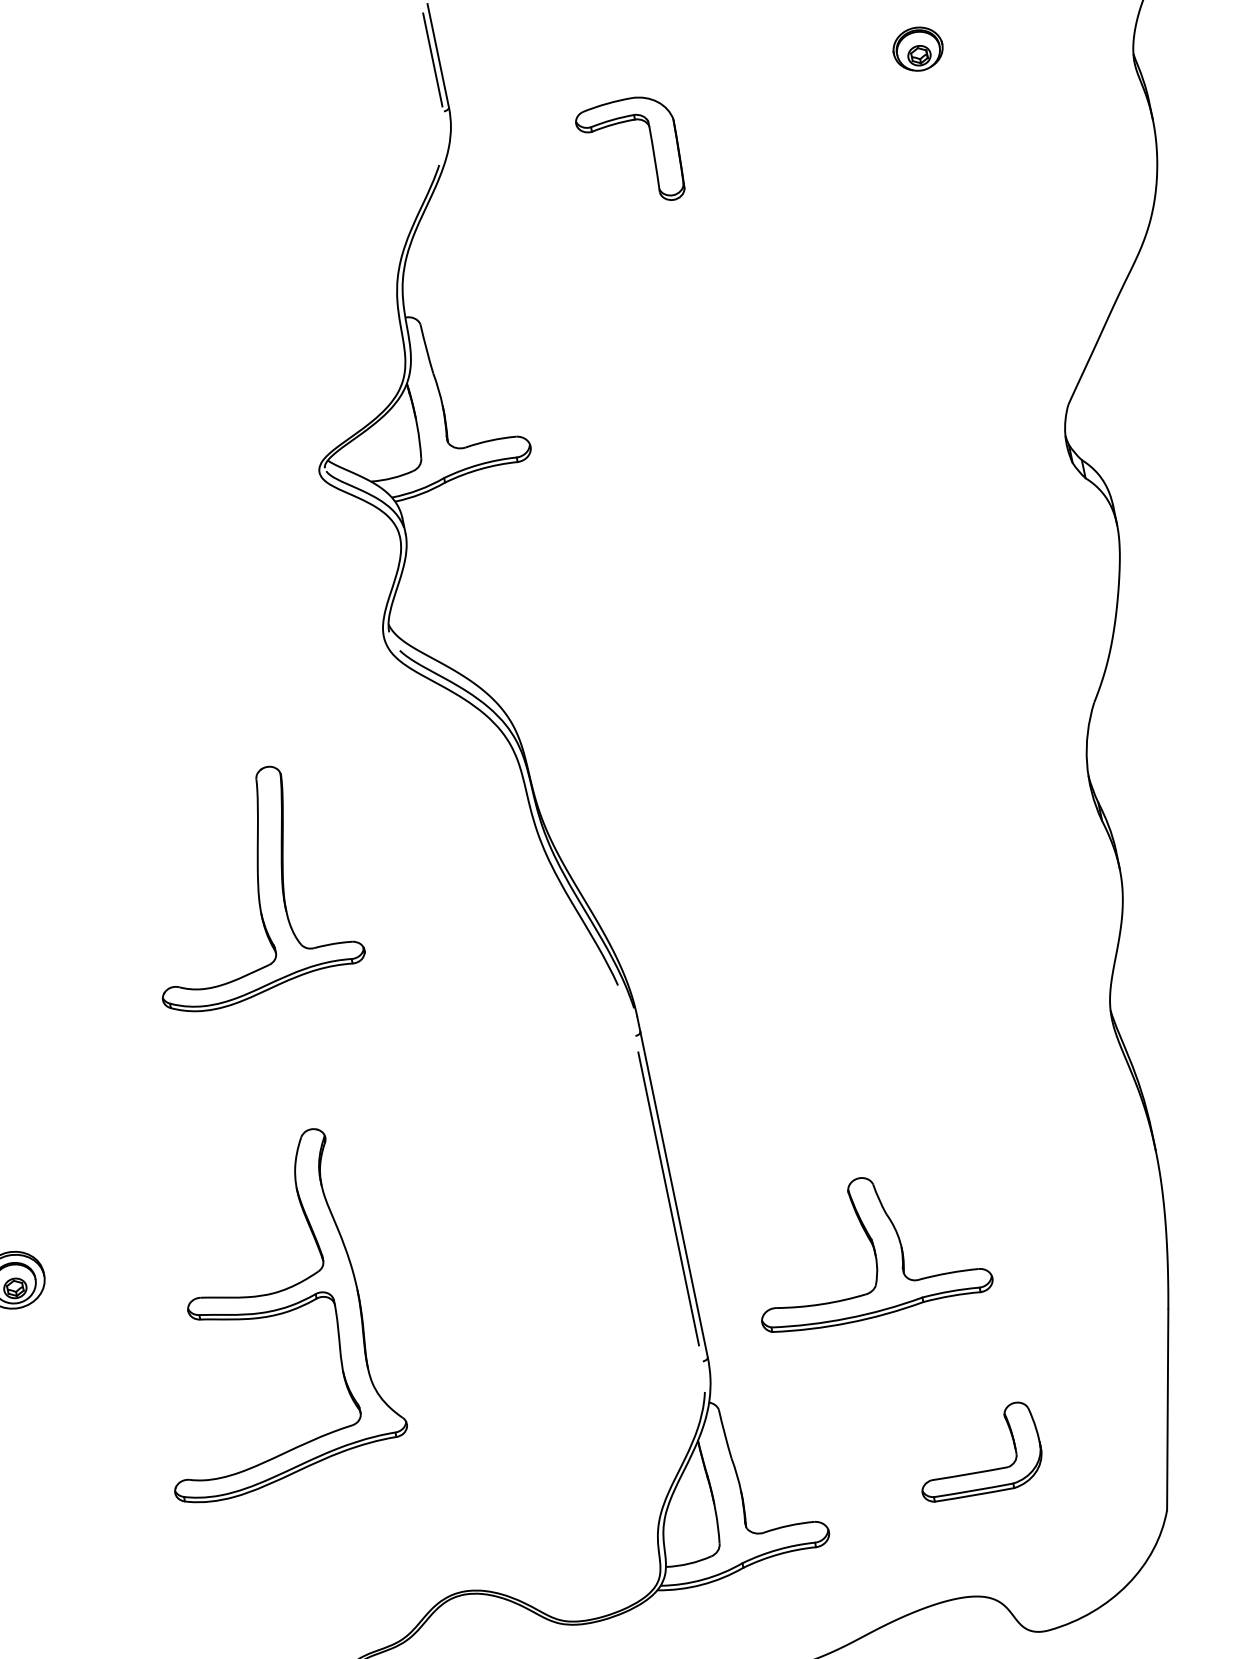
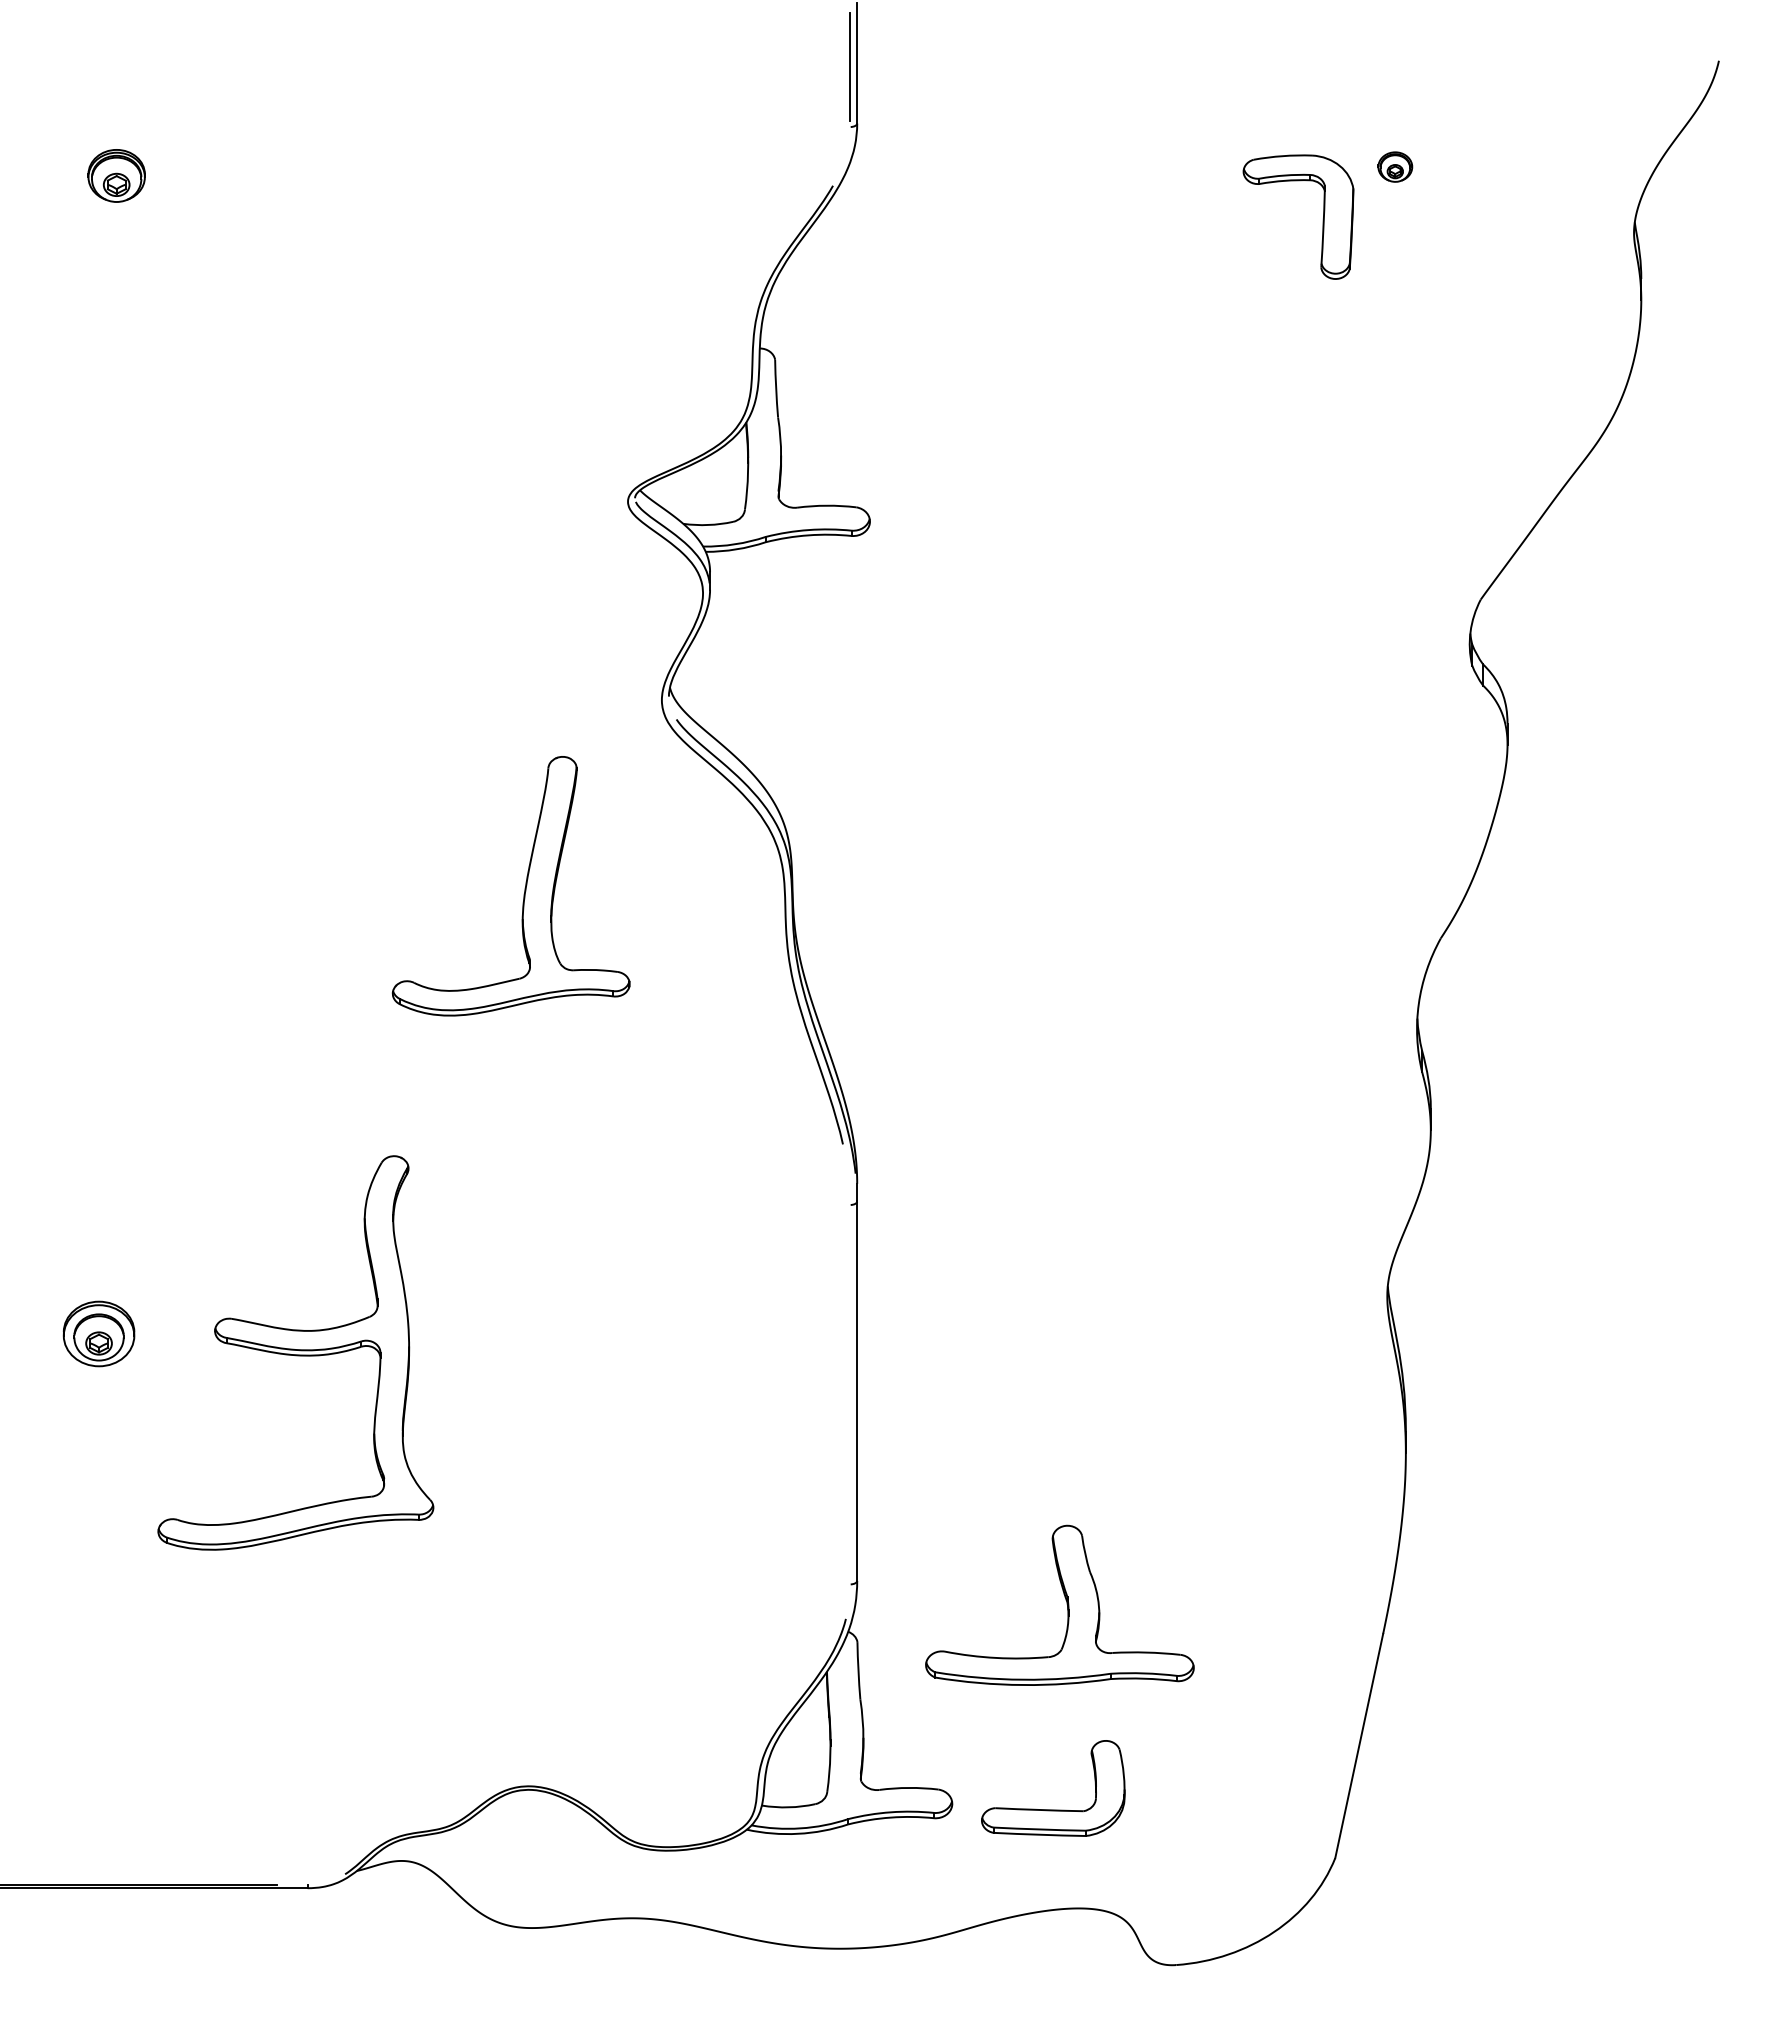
part: (918, 48) -> (1395, 166), size x0.6
part: (652, 151) -> (1322, 219), moved
part: (257, 886) -> (524, 888), moved
line: (668, 1198) -> (850, 1394), removed
part: (871, 1246) -> (1066, 1604), moved
part: (261, 1315) -> (295, 1352), moved
part: (982, 1471) -> (1053, 1809), moved

